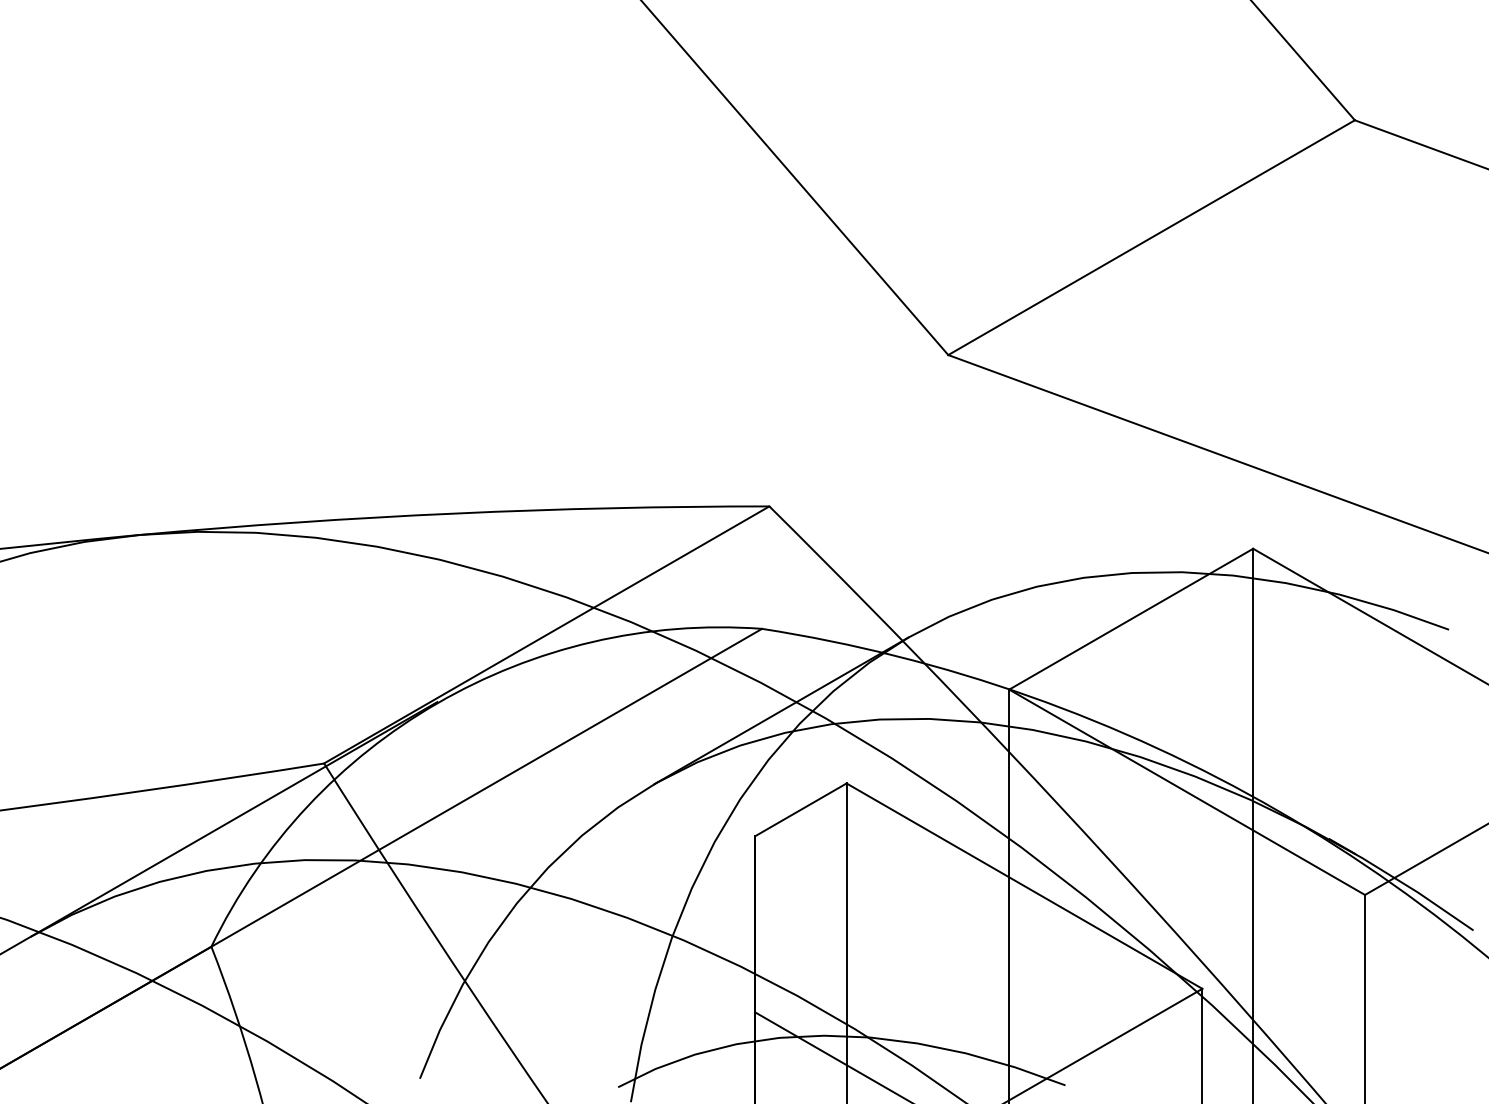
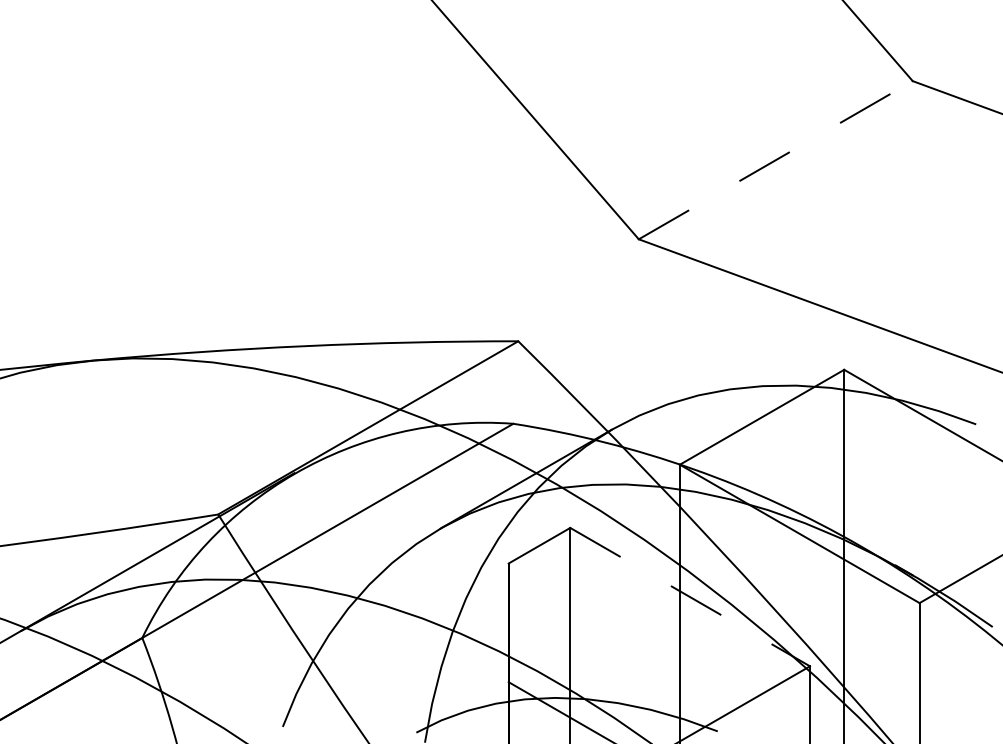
line: (1152, 236) -> (776, 159), solid -> dashed
line: (1025, 886) -> (690, 597), solid -> dashed

